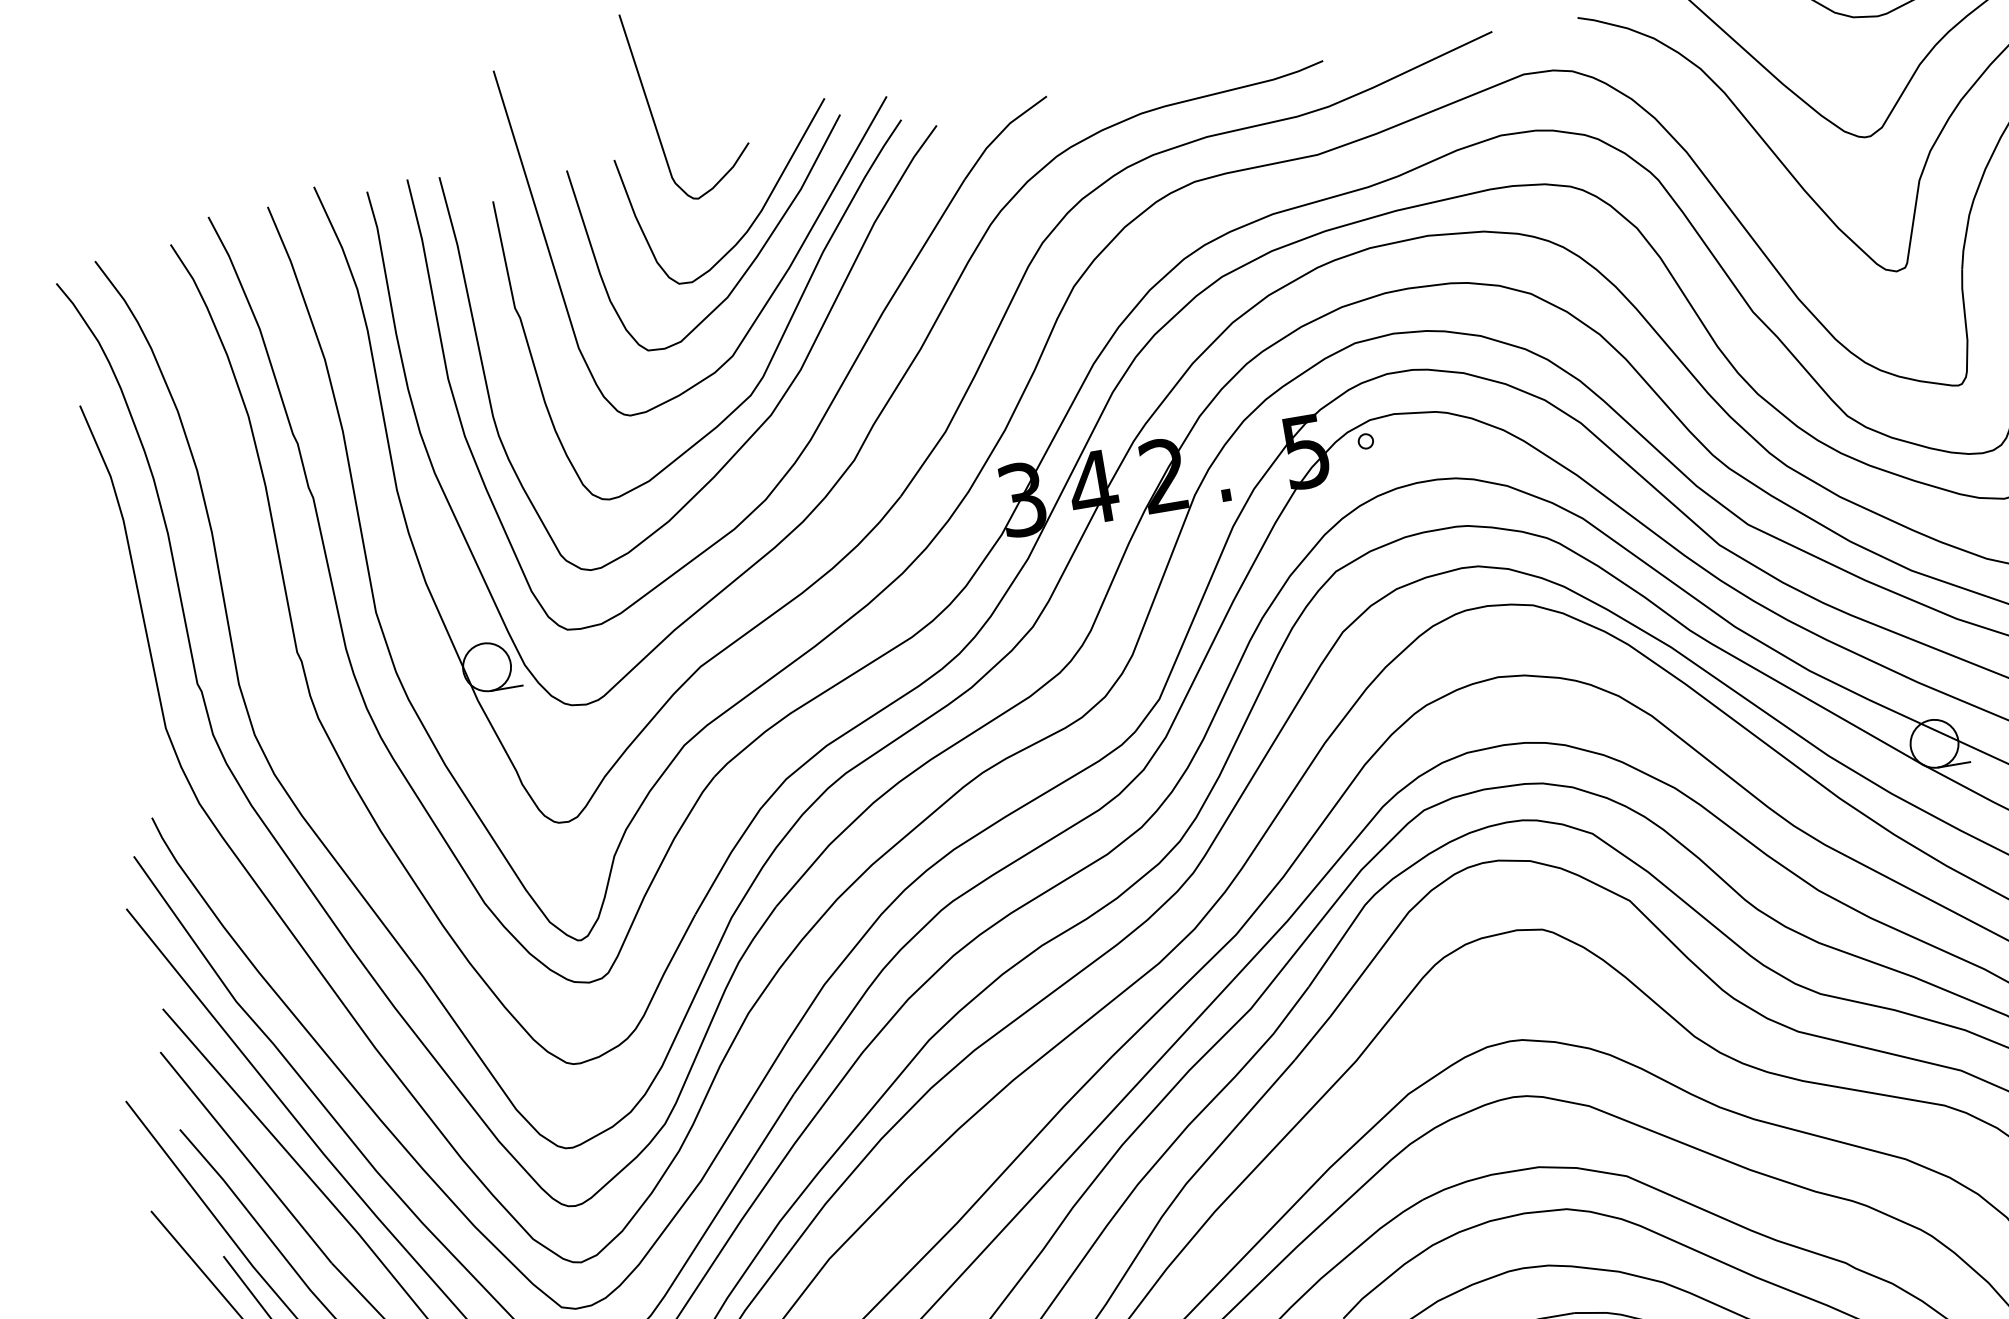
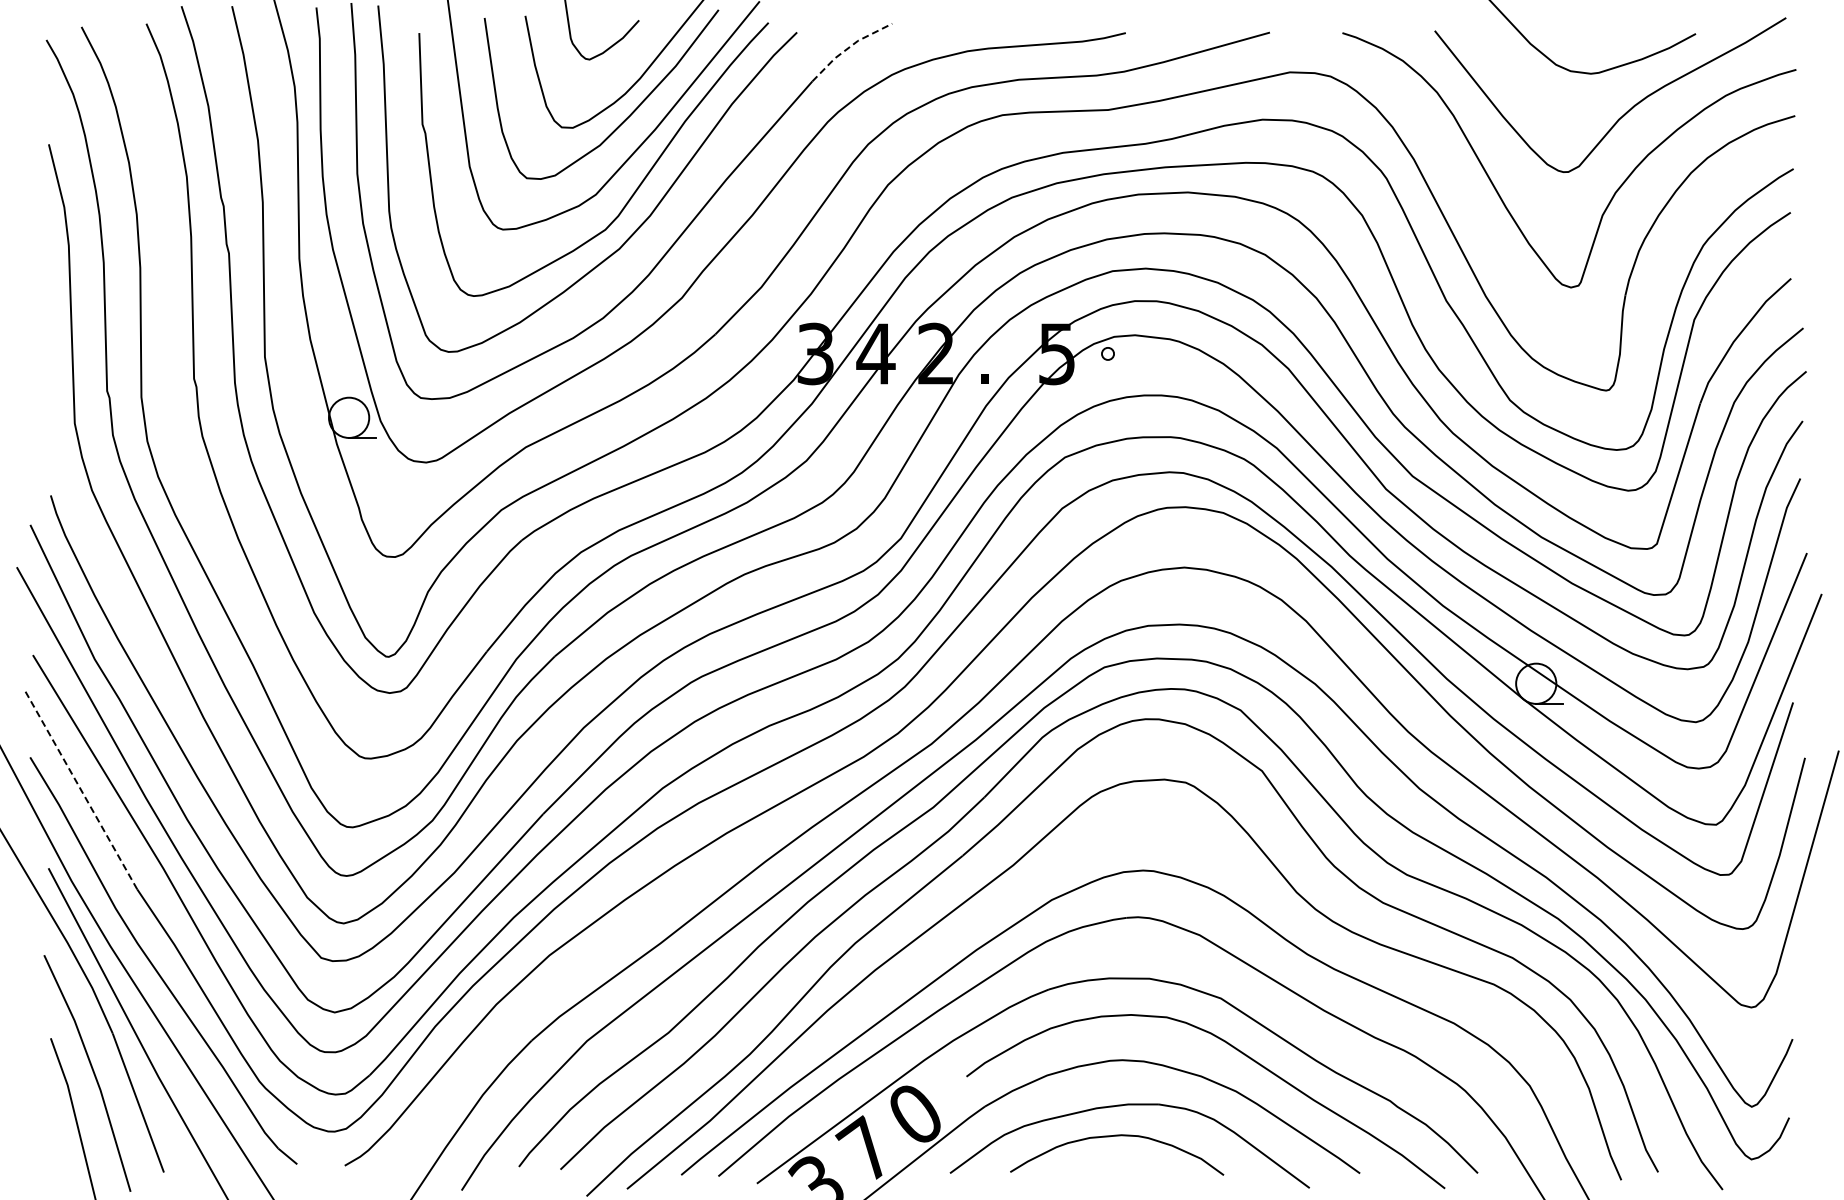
line: (1000, 132) -> (848, 47), solid -> dashed
line: (245, 1157) -> (80, 789), solid -> dashed

